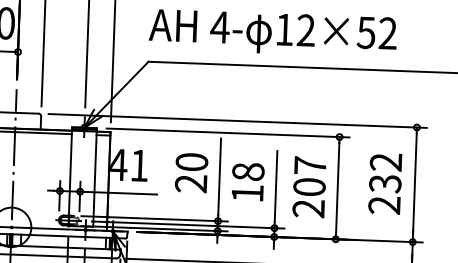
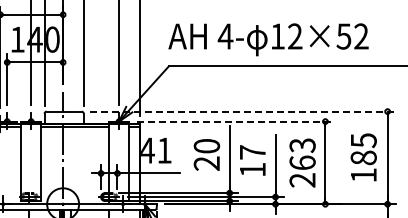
line: (237, 120) -> (242, 111), solid -> dashed
line: (228, 132) -> (235, 121), solid -> dashed
text: (248, 171) -> (252, 152), 18 -> 17
text: (309, 175) -> (302, 153), 207 -> 263
text: (385, 183) -> (363, 157), 232 -> 185

